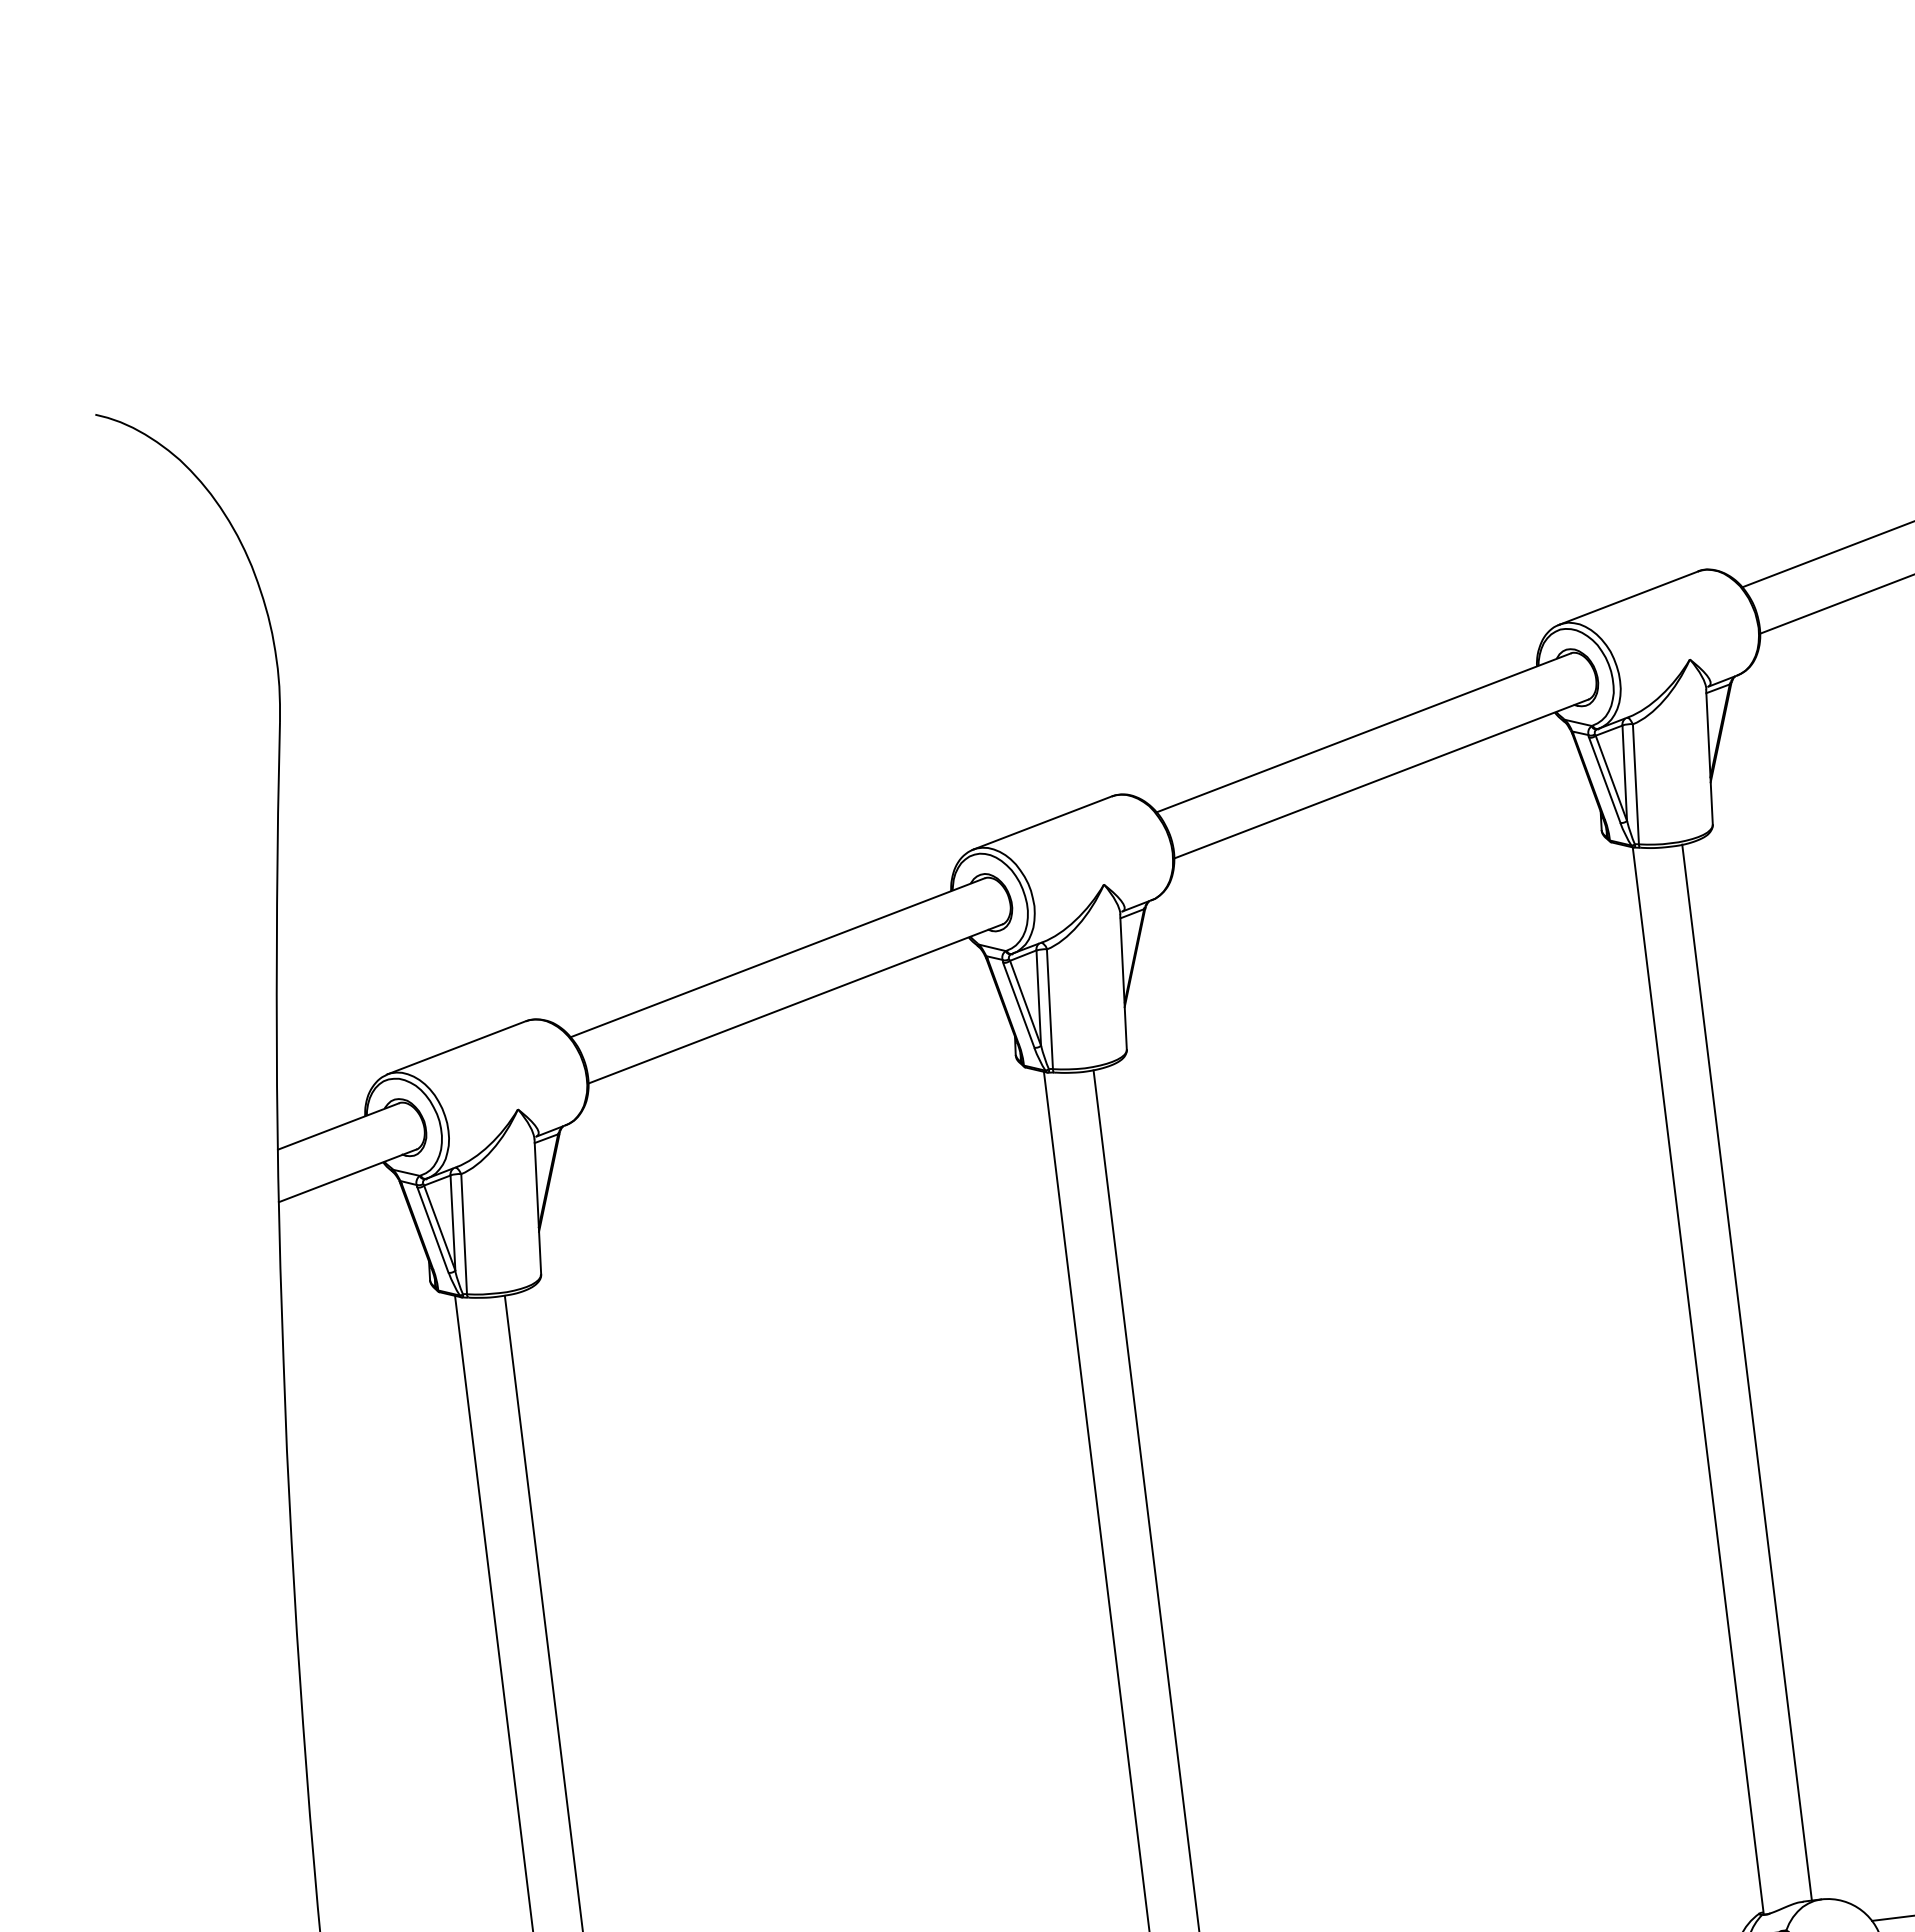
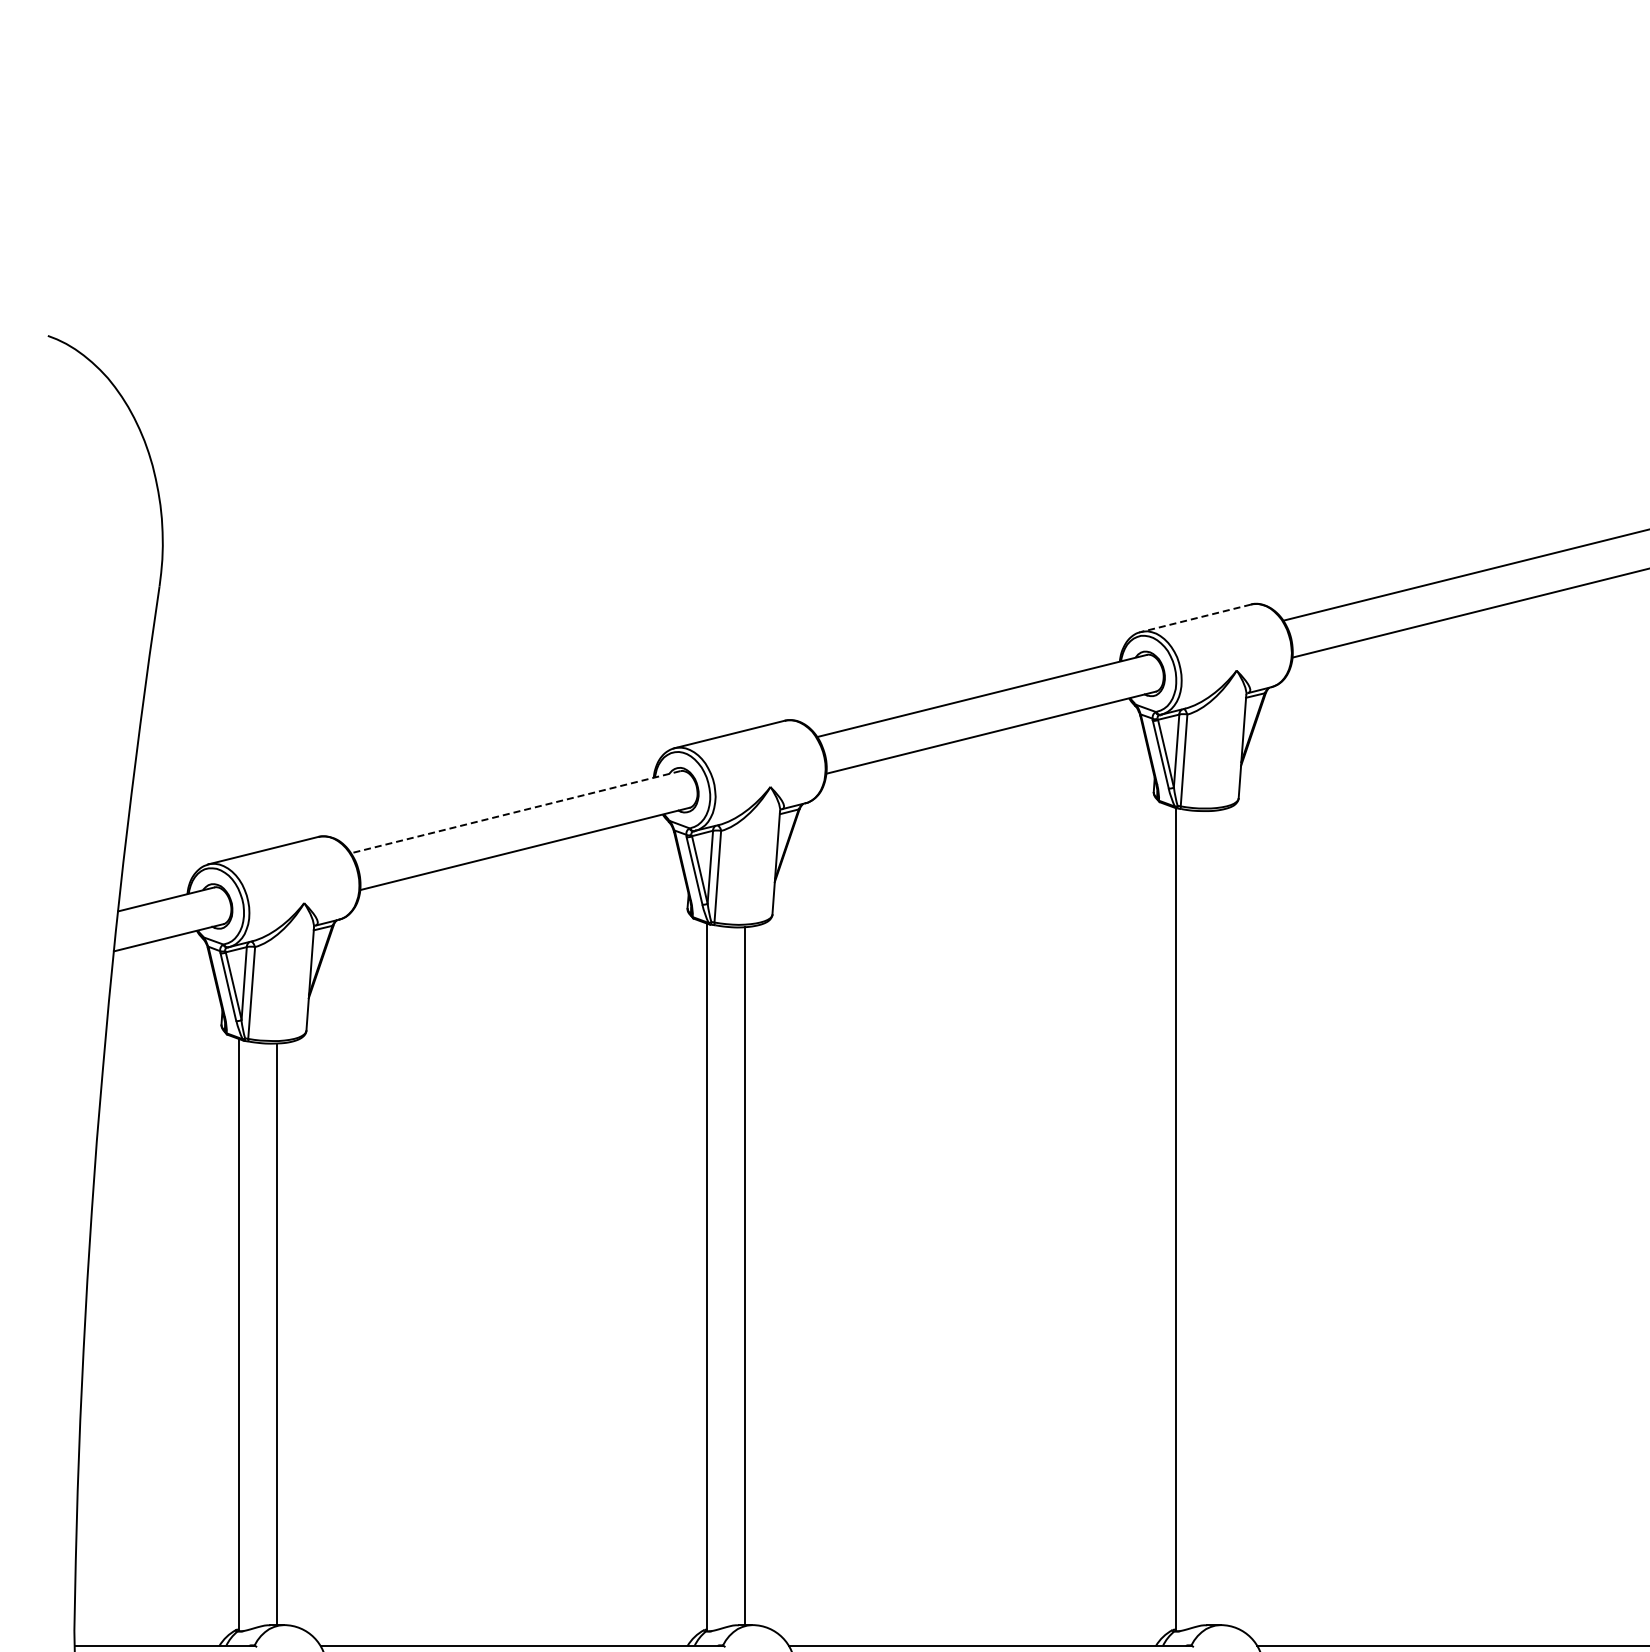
line: (1629, 598) -> (1196, 618), solid -> dashed
line: (777, 958) -> (515, 812), solid -> dashed
line: (1746, 1372) -> (1213, 1217), removed

